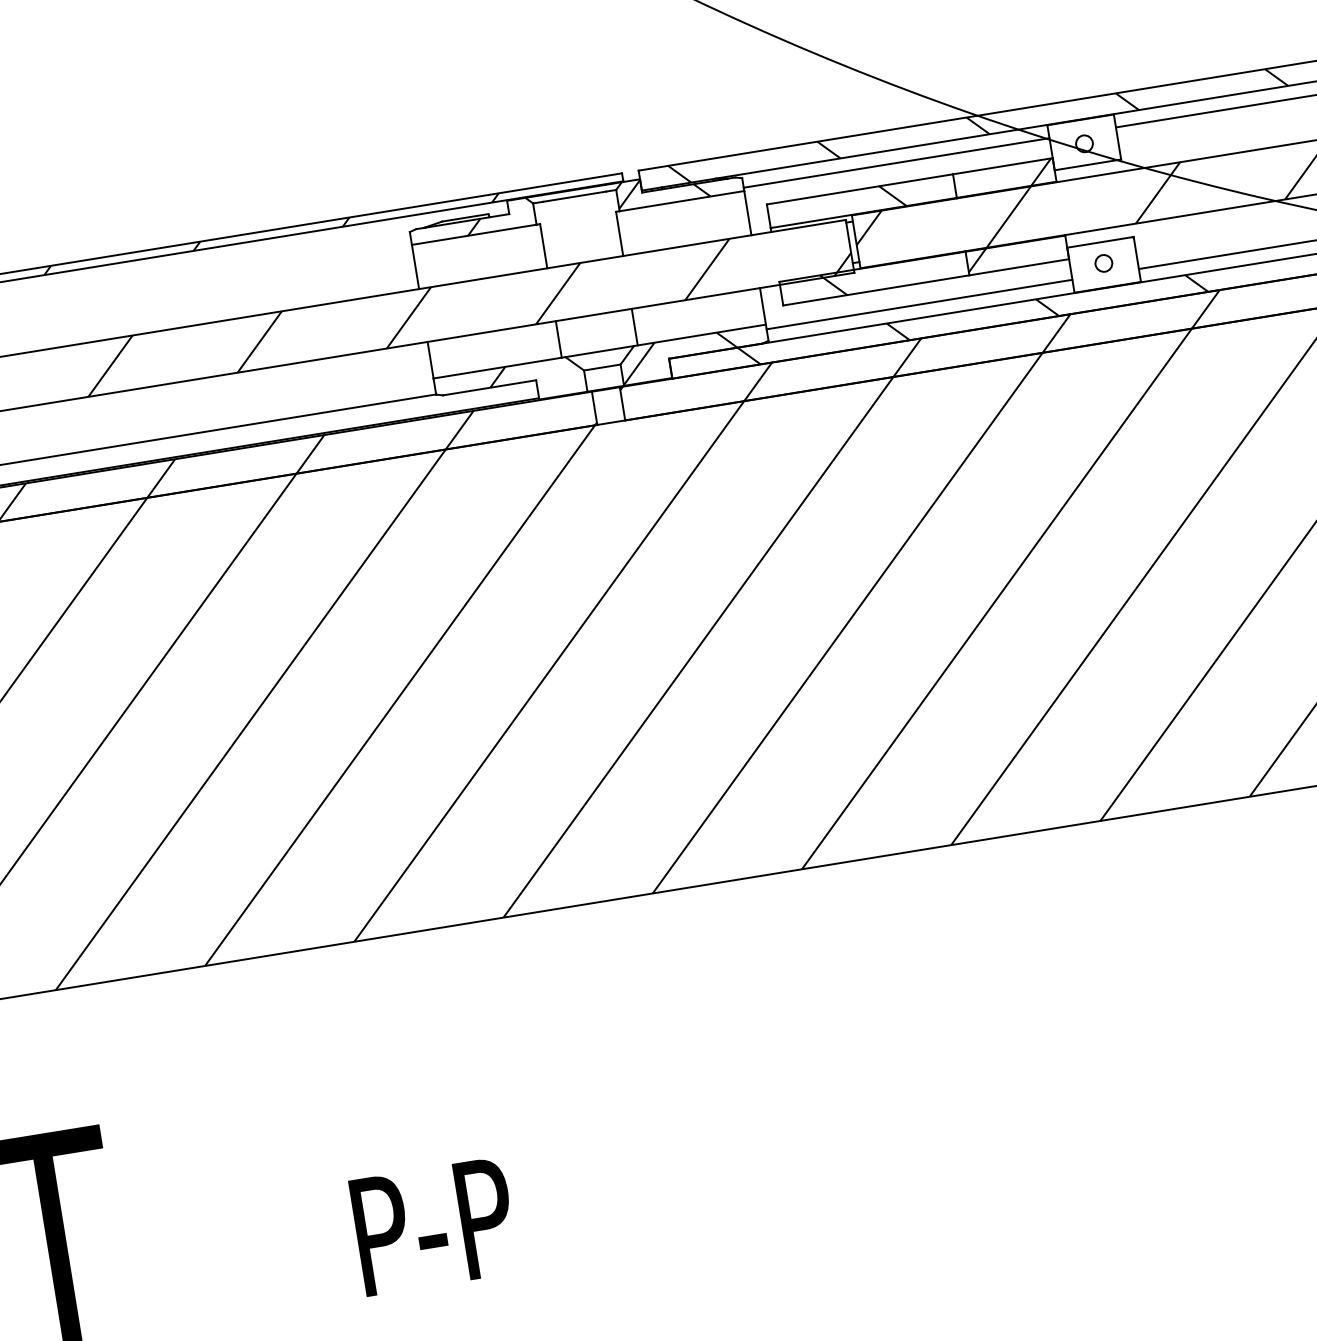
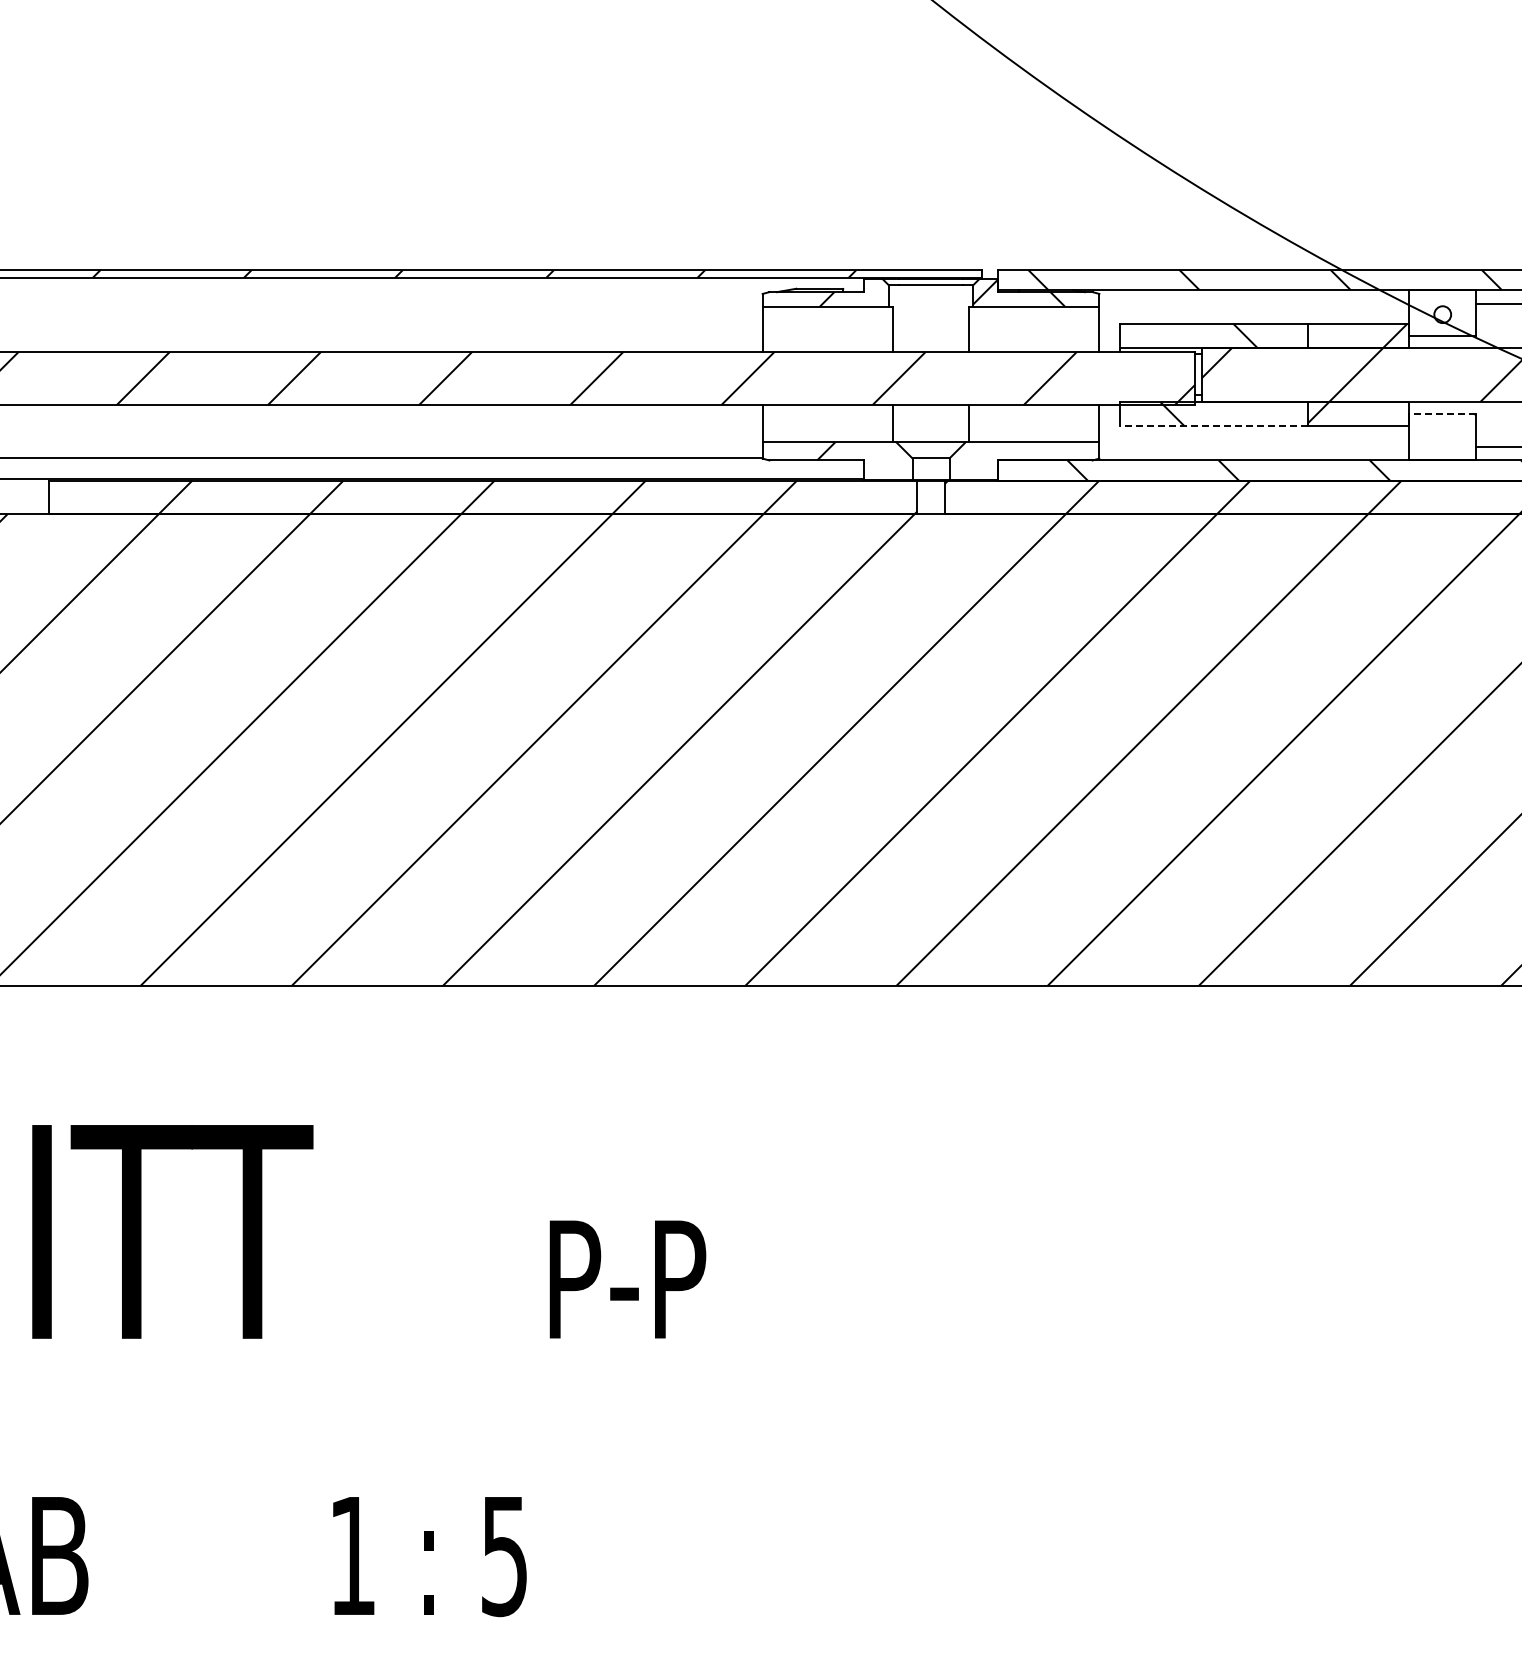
line: (896, 162) -> (1254, 303), removed
line: (1100, 242) -> (1442, 414), solid -> dashed
circle: (1103, 263) -> (1442, 435), removed
line: (876, 290) -> (1213, 426), solid -> dashed
line: (919, 305) -> (1254, 447), removed
hatch: (679, 357) -> (1008, 460), removed

